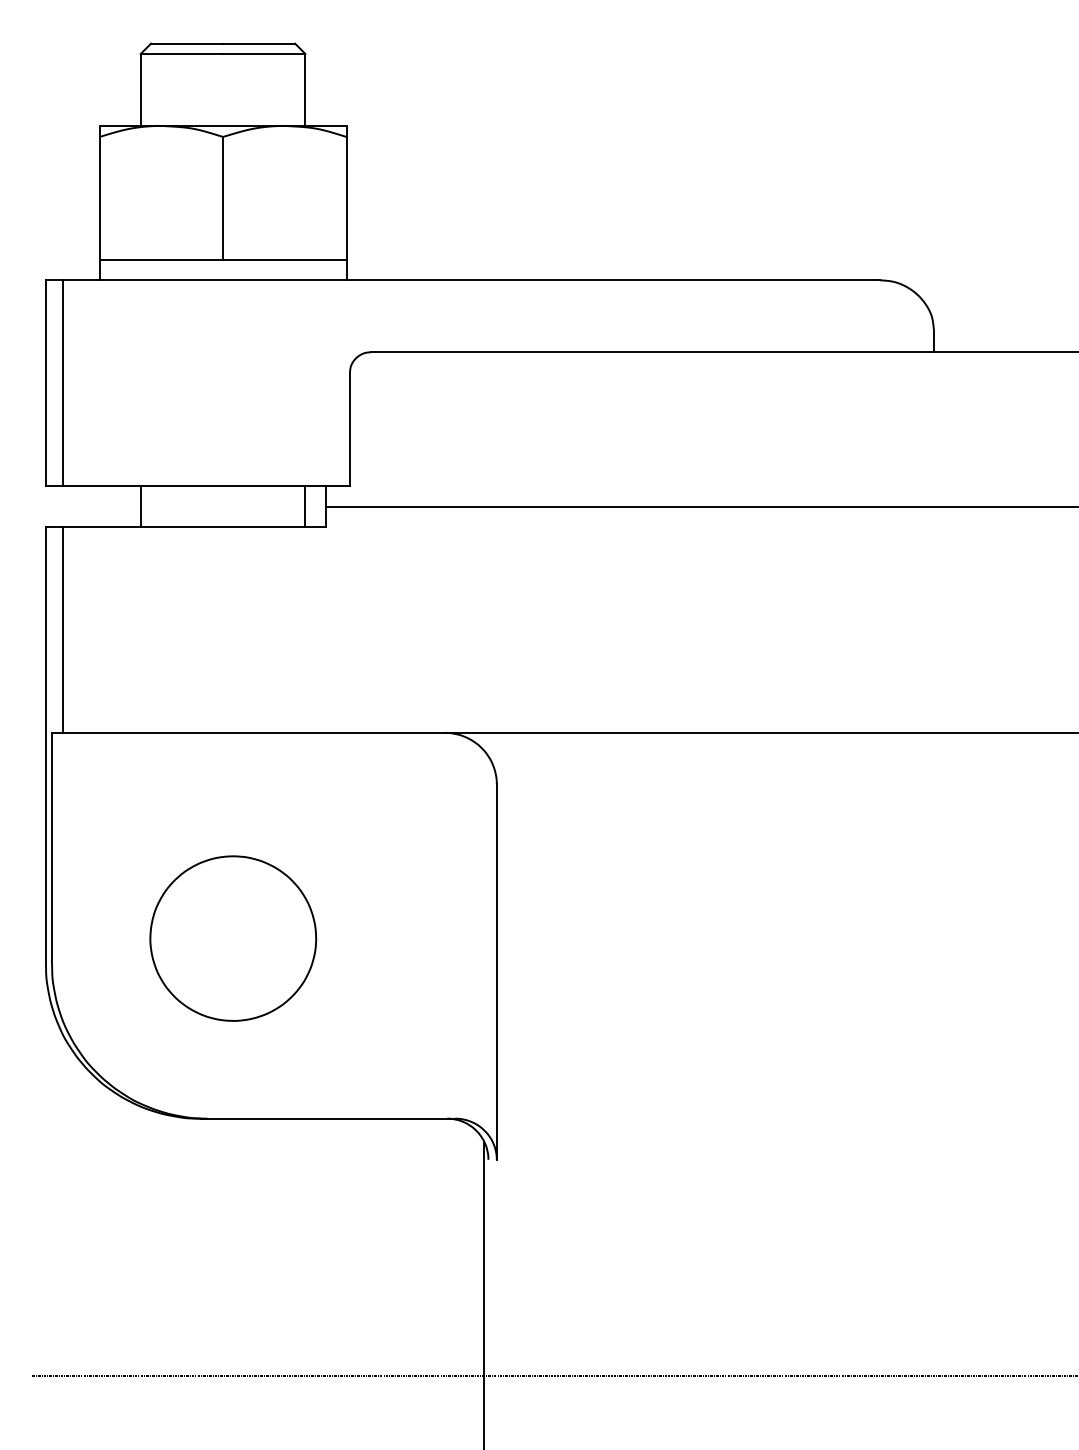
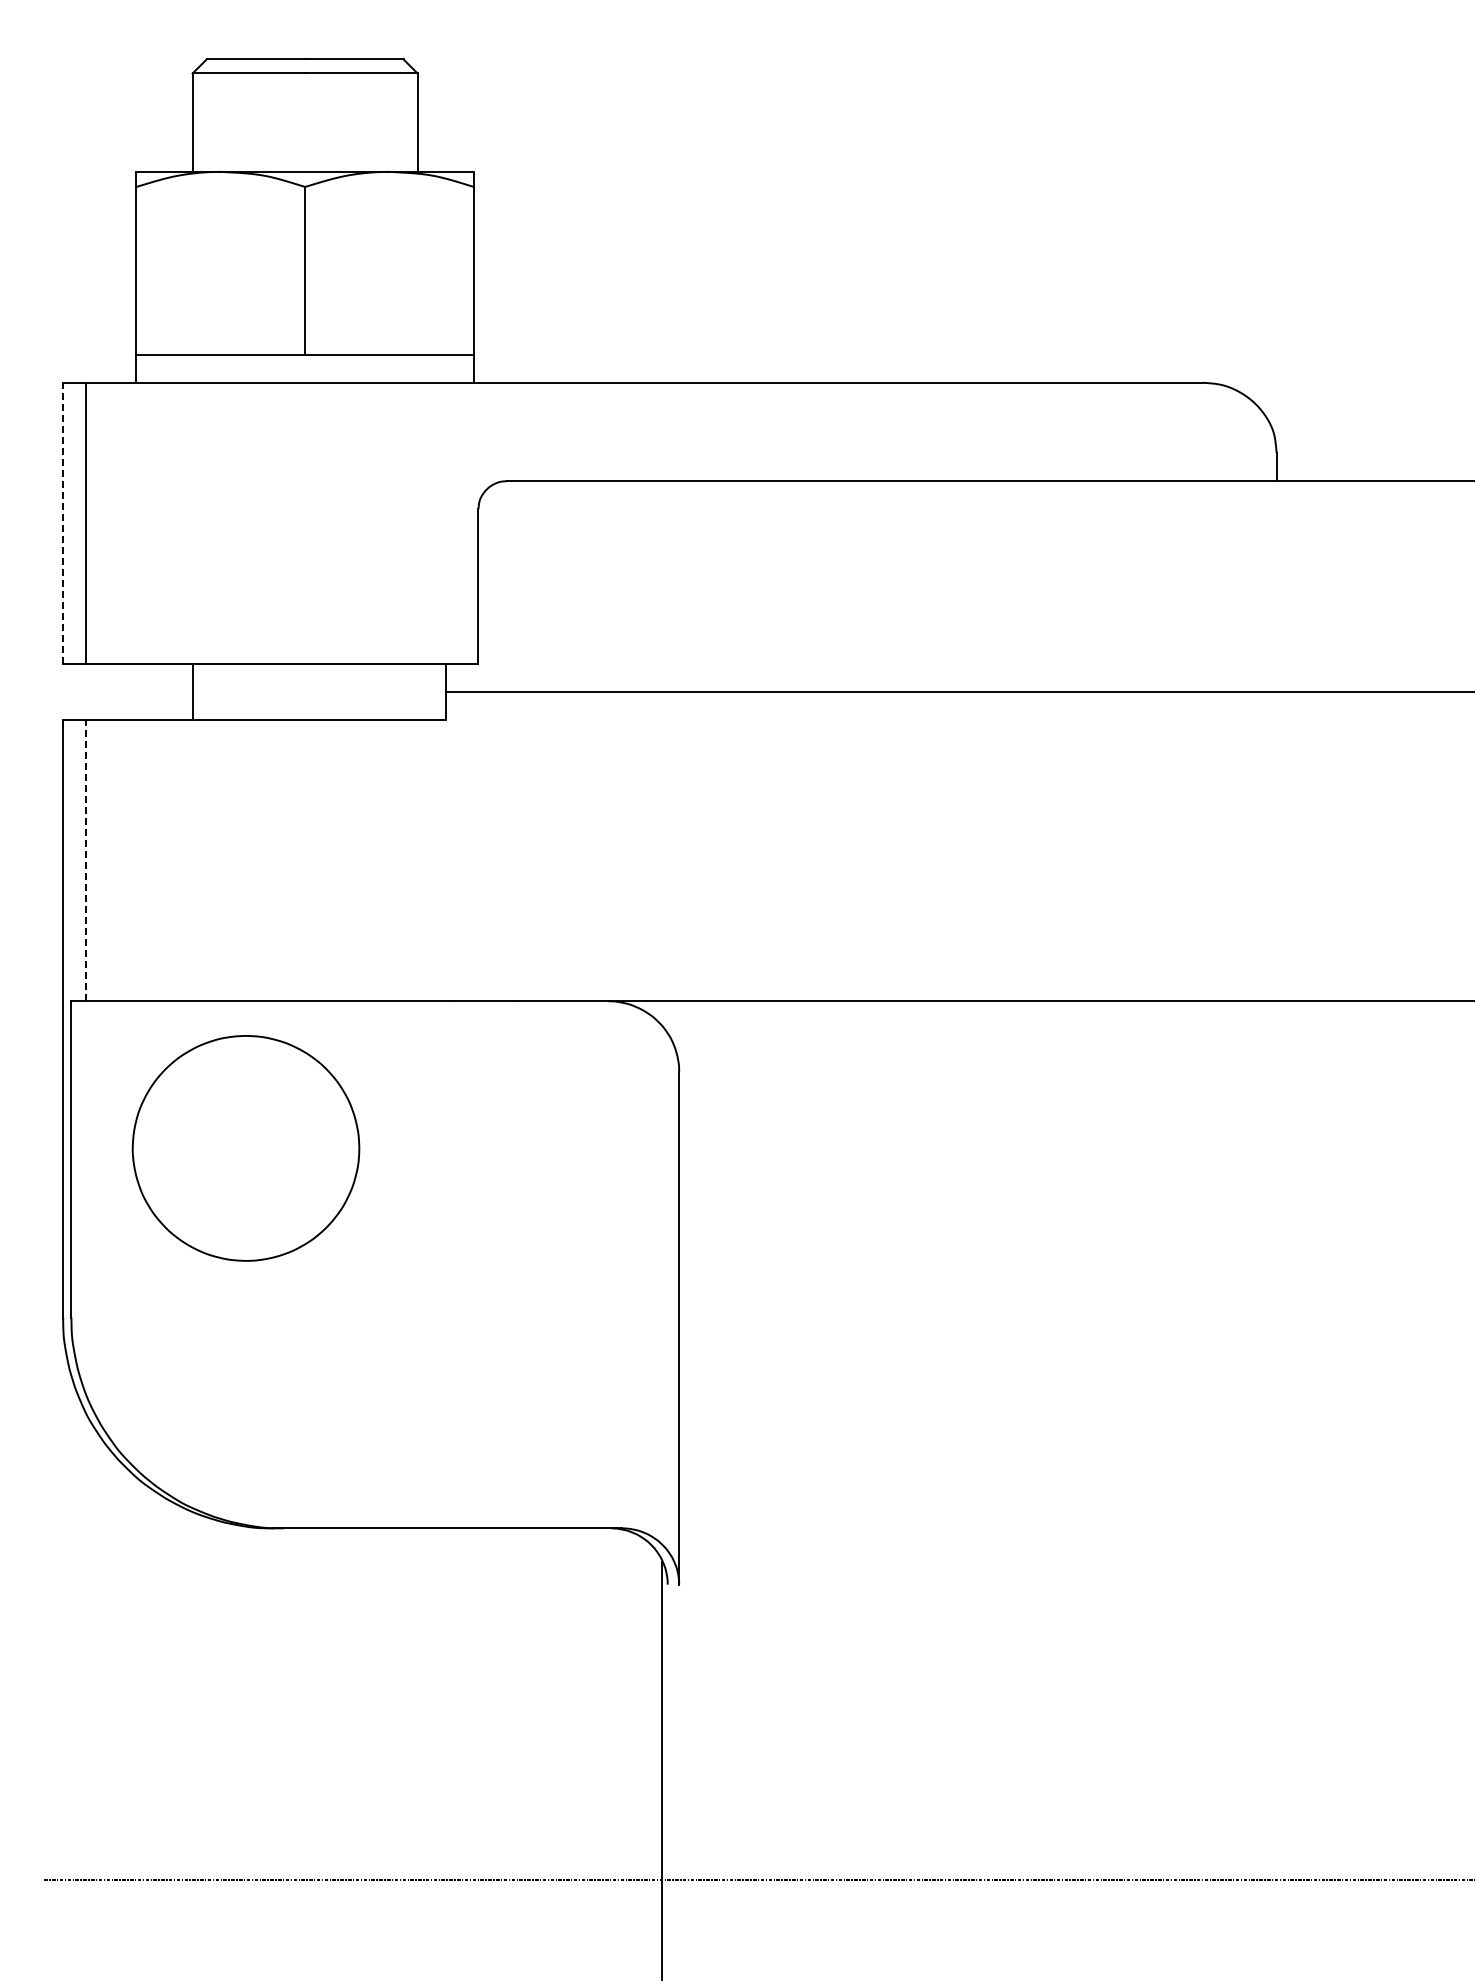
line: (46, 383) -> (63, 523), solid -> dashed
line: (305, 506) -> (417, 691), removed
line: (63, 629) -> (86, 860), solid -> dashed
part: (232, 938) -> (245, 1148), moved

